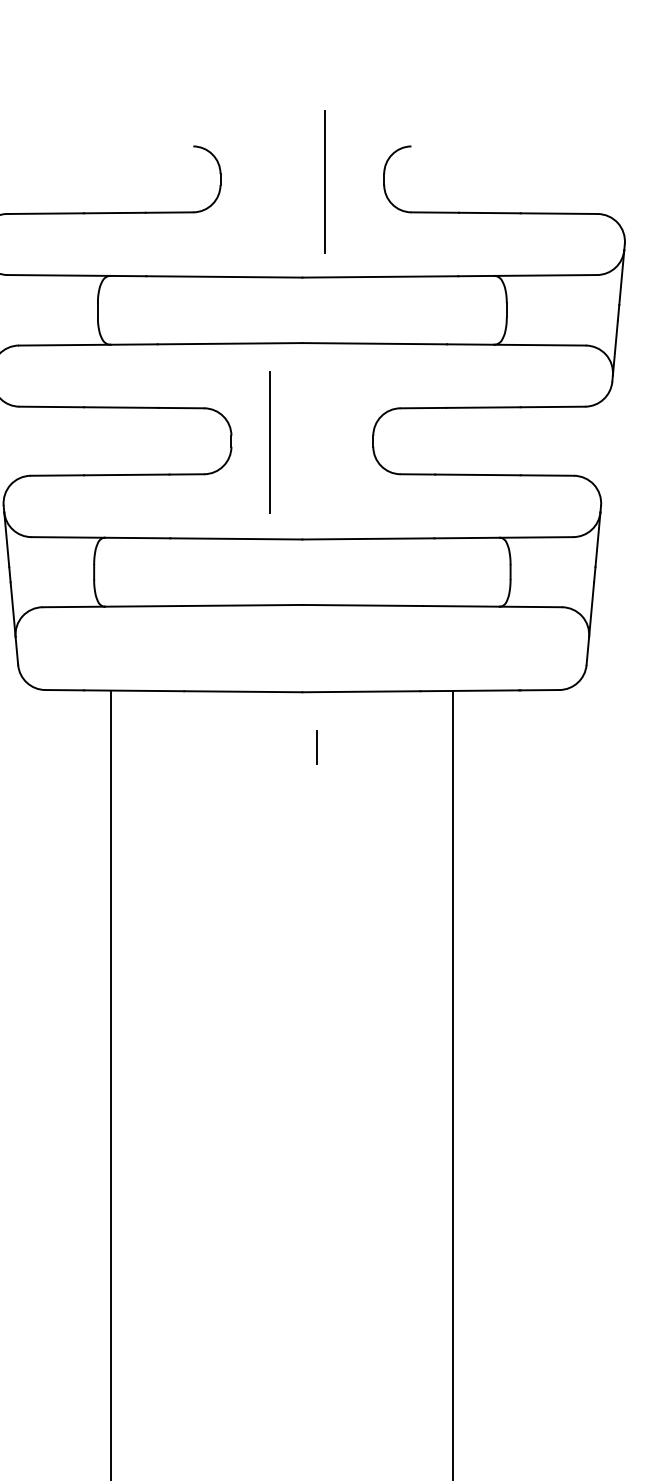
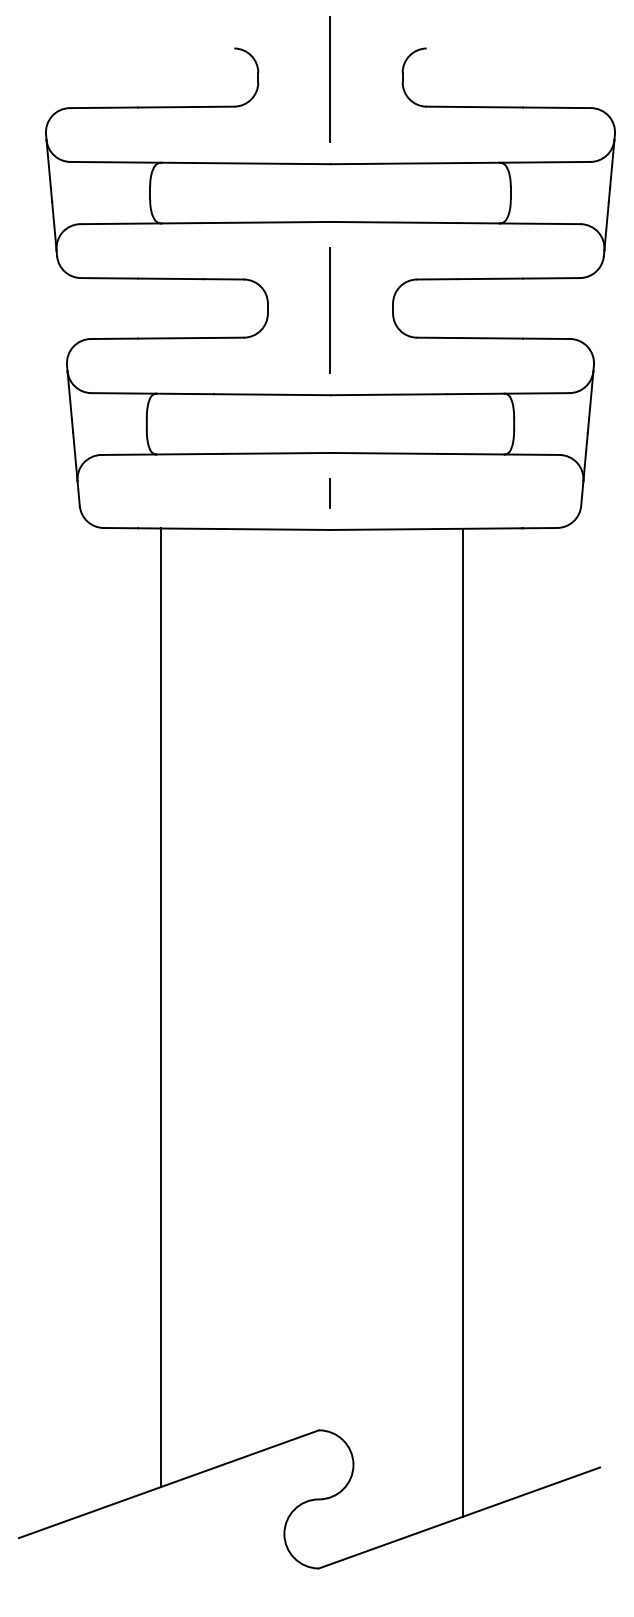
line: (323, 181) -> (329, 79), moved
line: (268, 442) -> (329, 310), moved
line: (315, 747) -> (329, 493), moved

